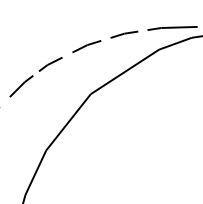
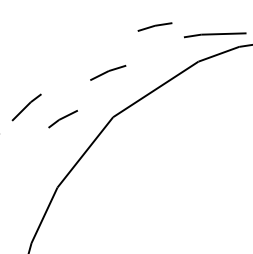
part: (123, 34) -> (154, 26), moved
part: (87, 46) -> (108, 72), moved
part: (50, 64) -> (62, 119), moved

